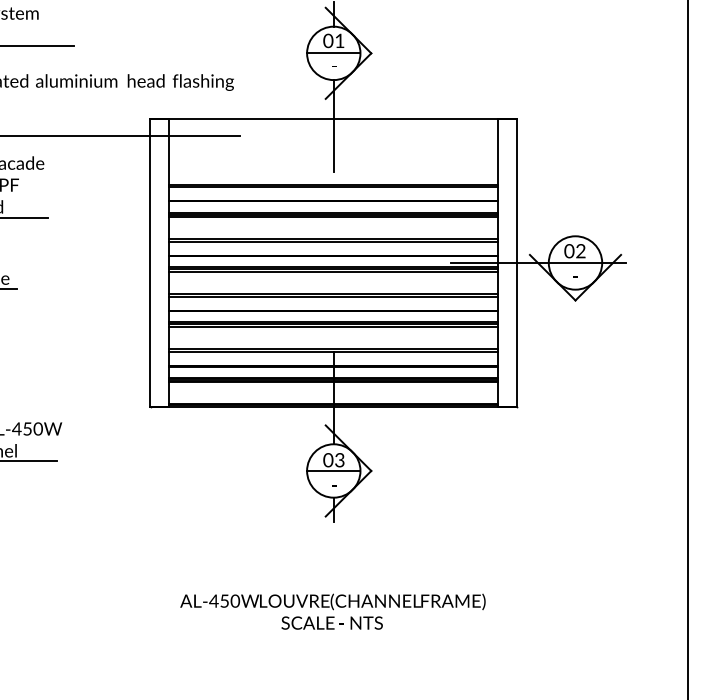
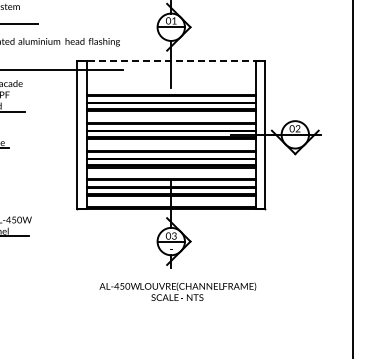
line: (334, 120) -> (171, 61), solid -> dashed
text: (332, 611) -> (177, 291), moved

